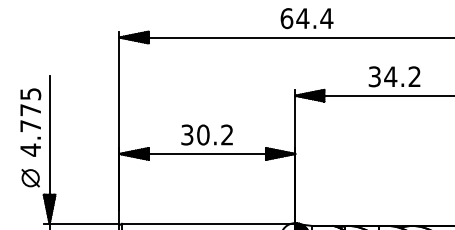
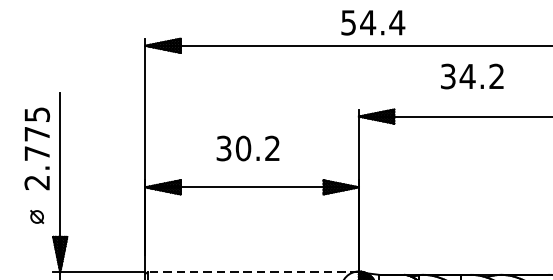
text: (286, 18) -> (348, 22), 64.4 -> 54.4
text: (394, 76) -> (472, 76), moved
text: (206, 134) -> (247, 147), moved
text: (30, 149) -> (37, 181), 4.775 -> 2.775
part: (30, 178) -> (37, 217), size x0.6
line: (208, 223) -> (253, 271), solid -> dashed

